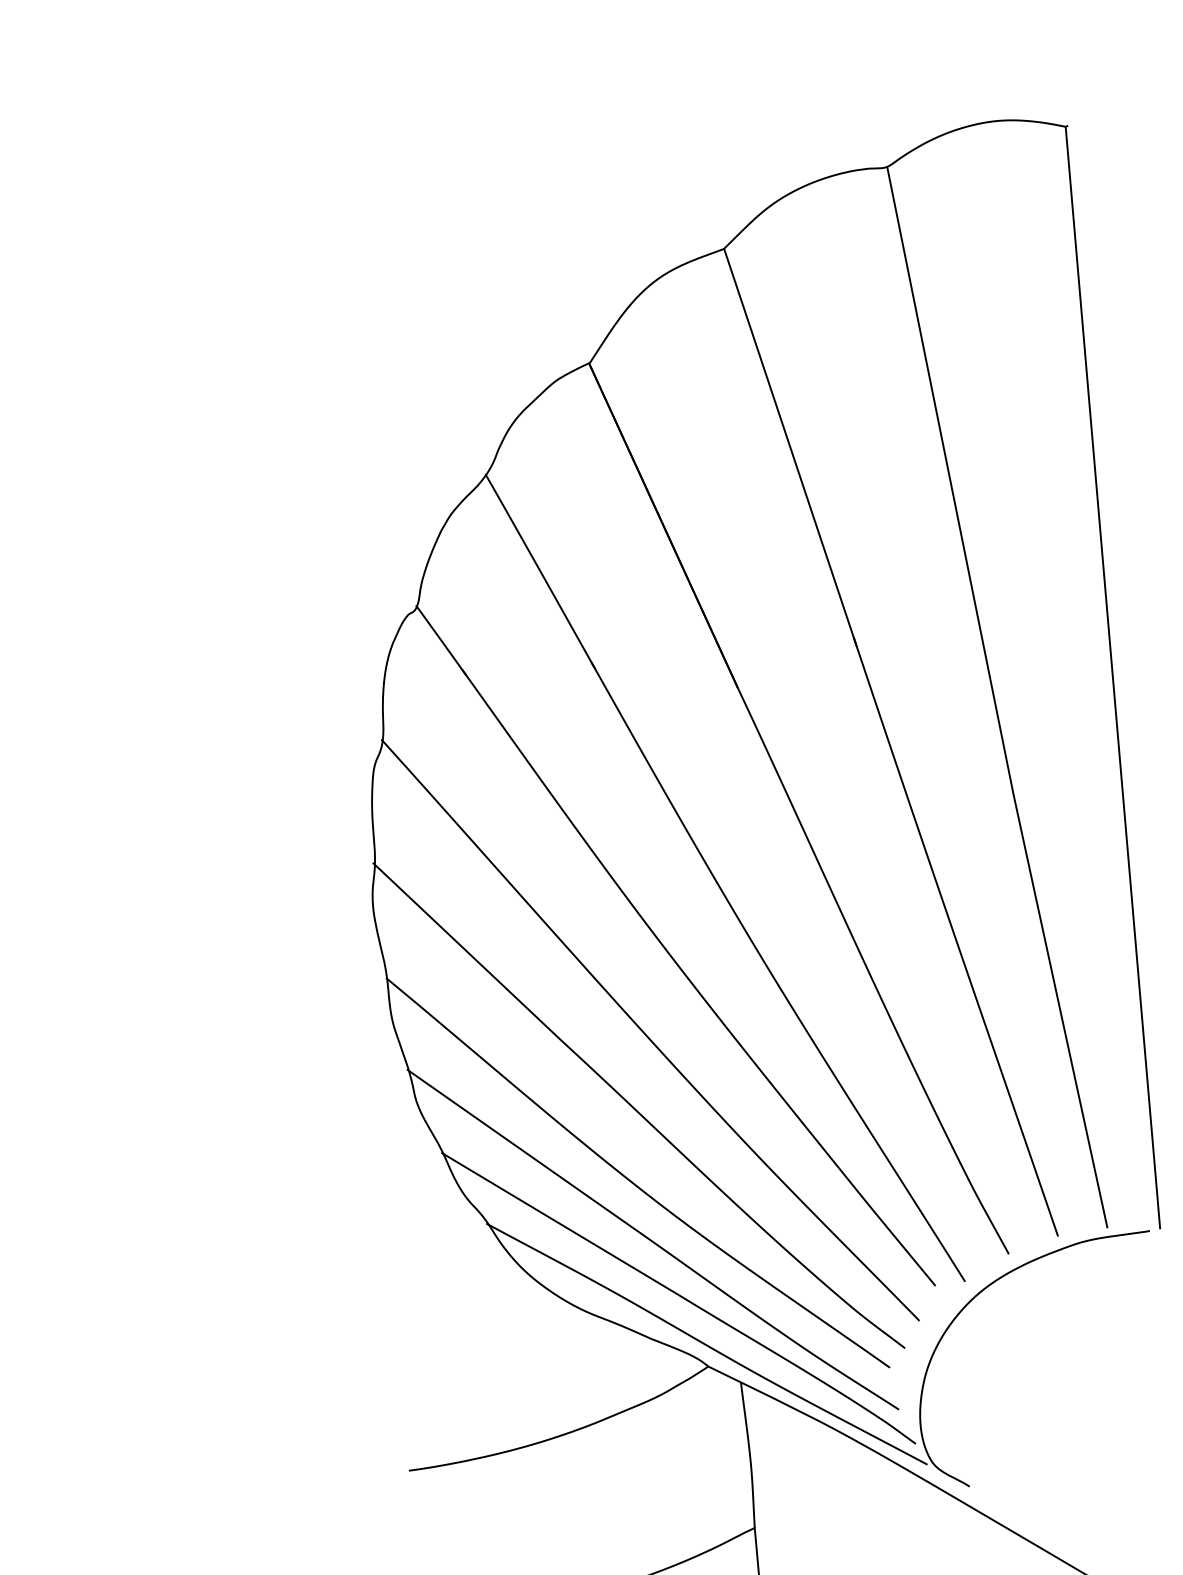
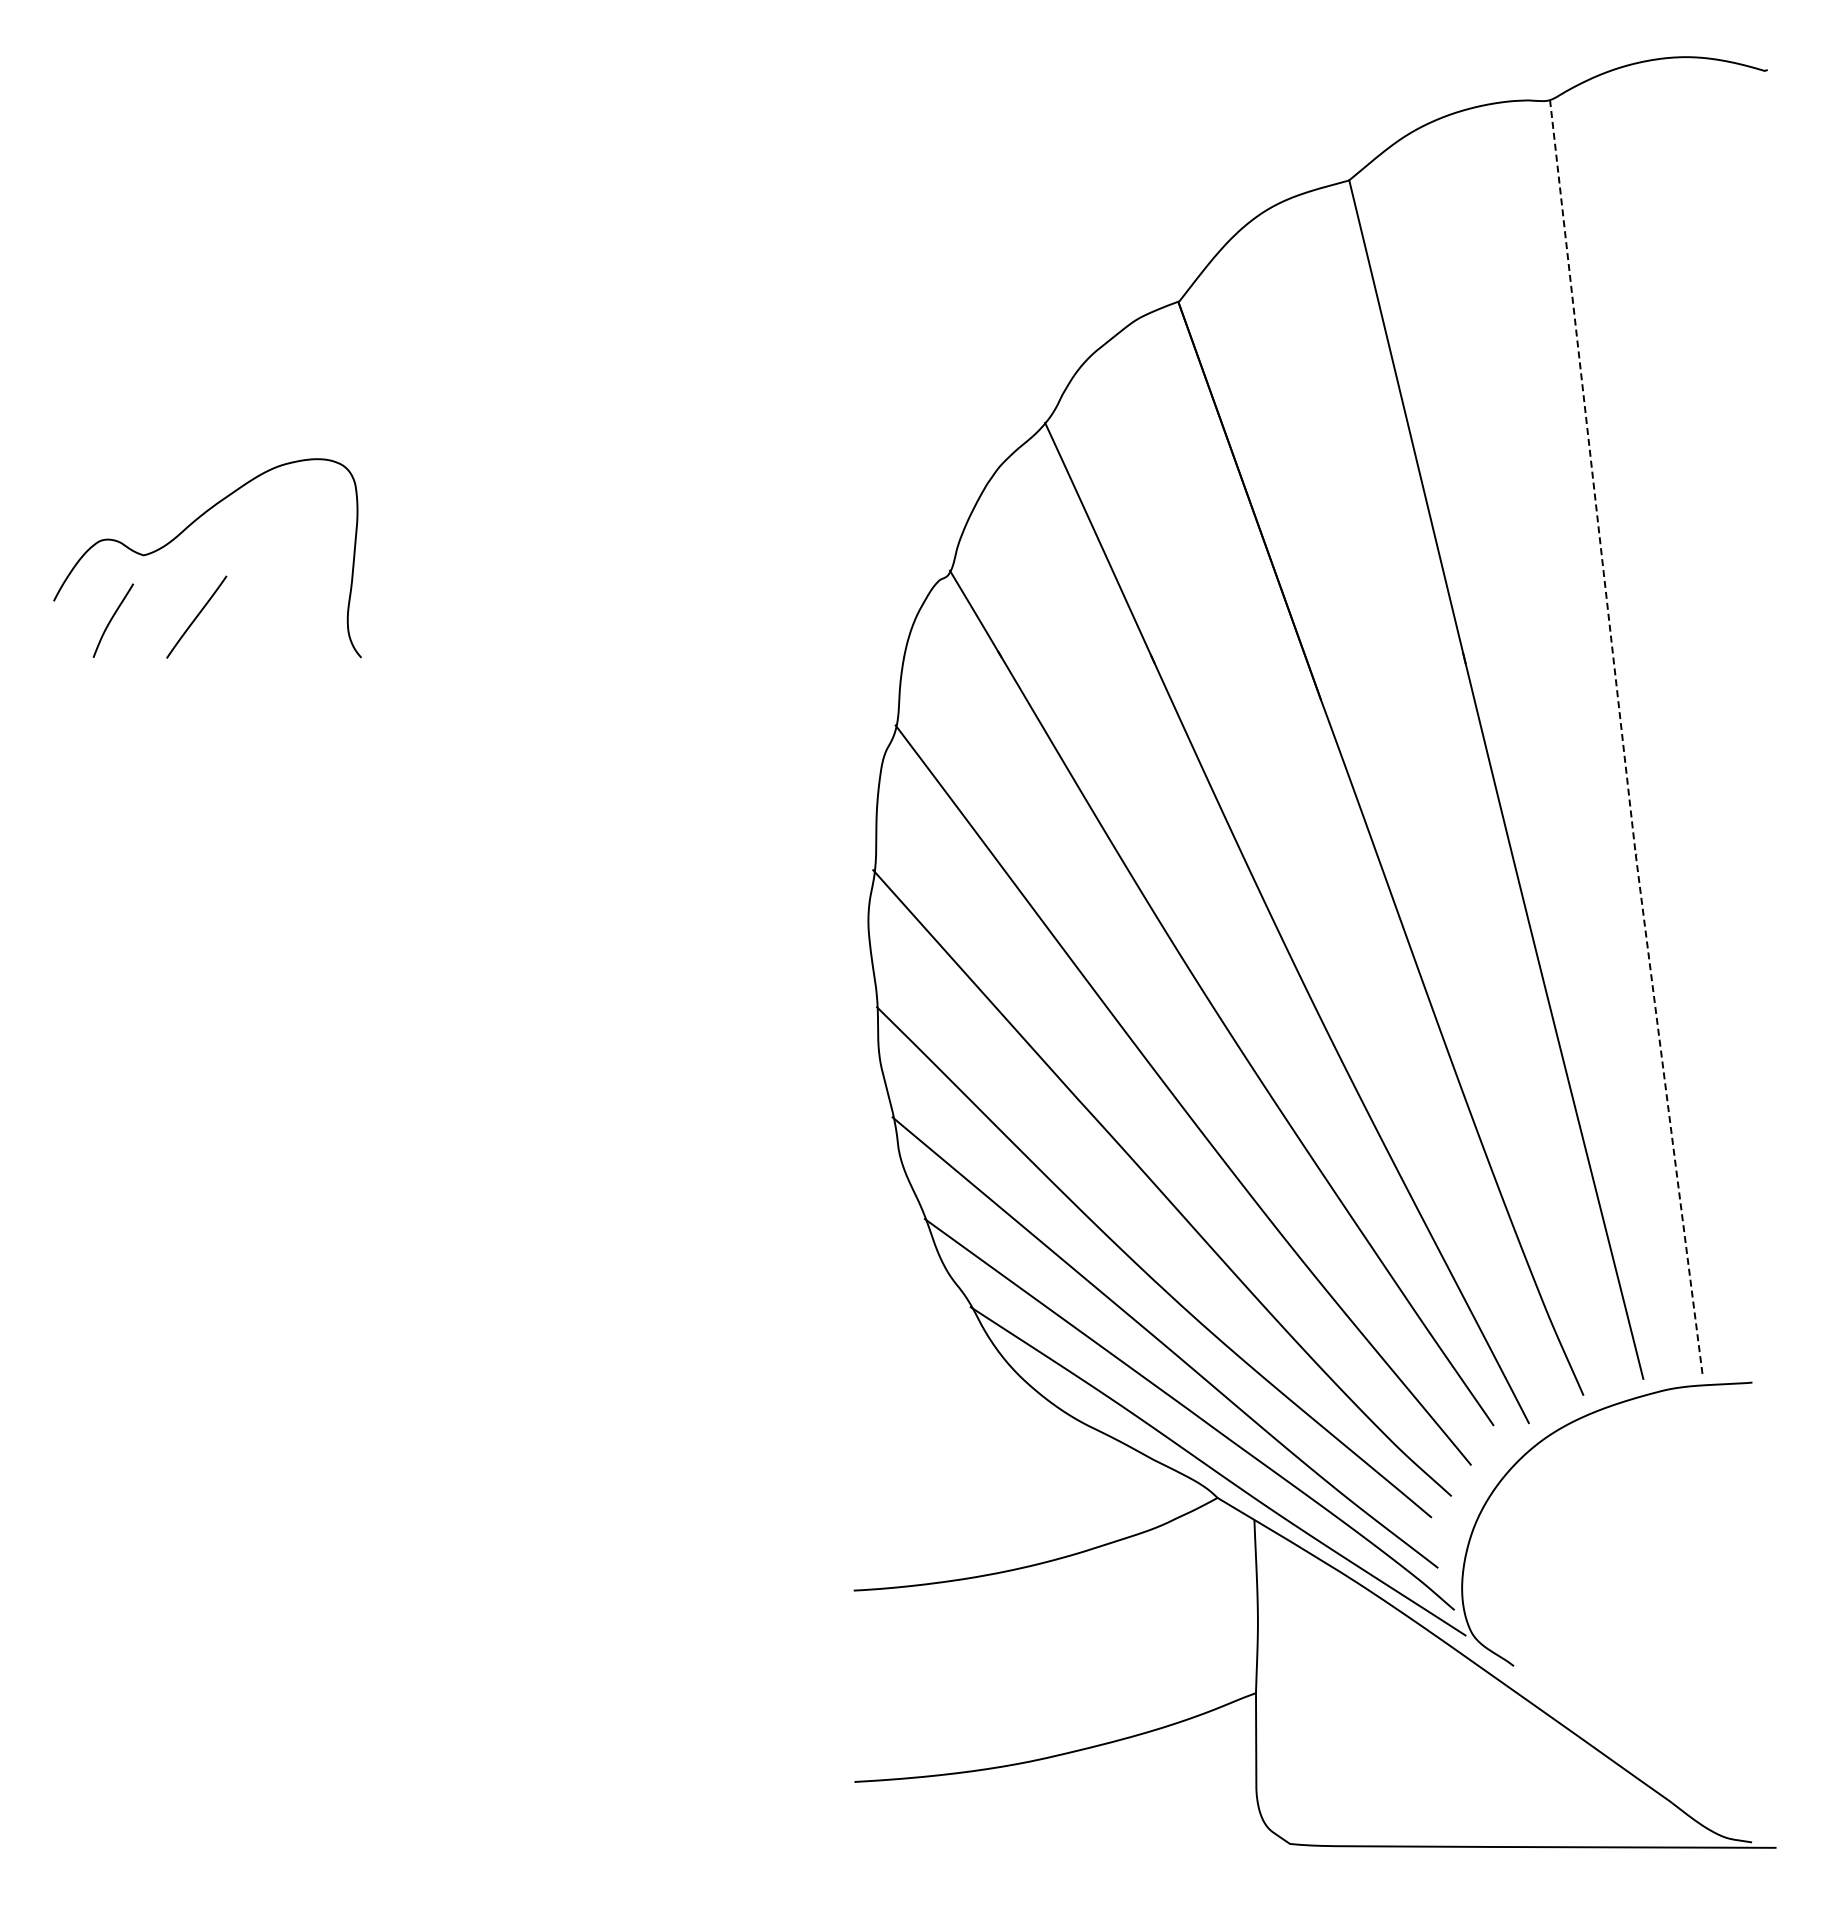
line: (1112, 677) -> (1764, 725), removed
line: (994, 699) -> (1622, 739), solid -> dashed

